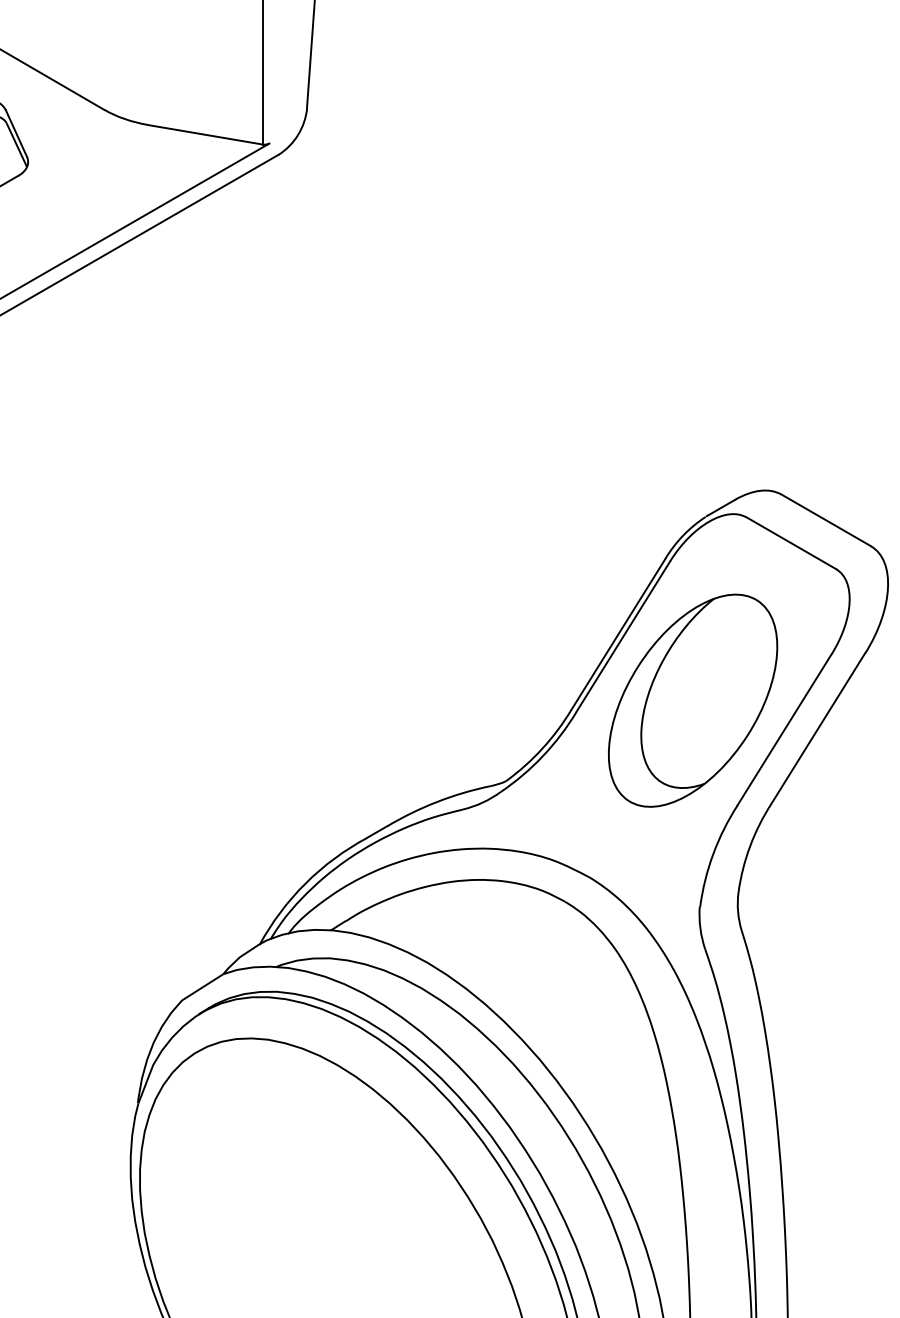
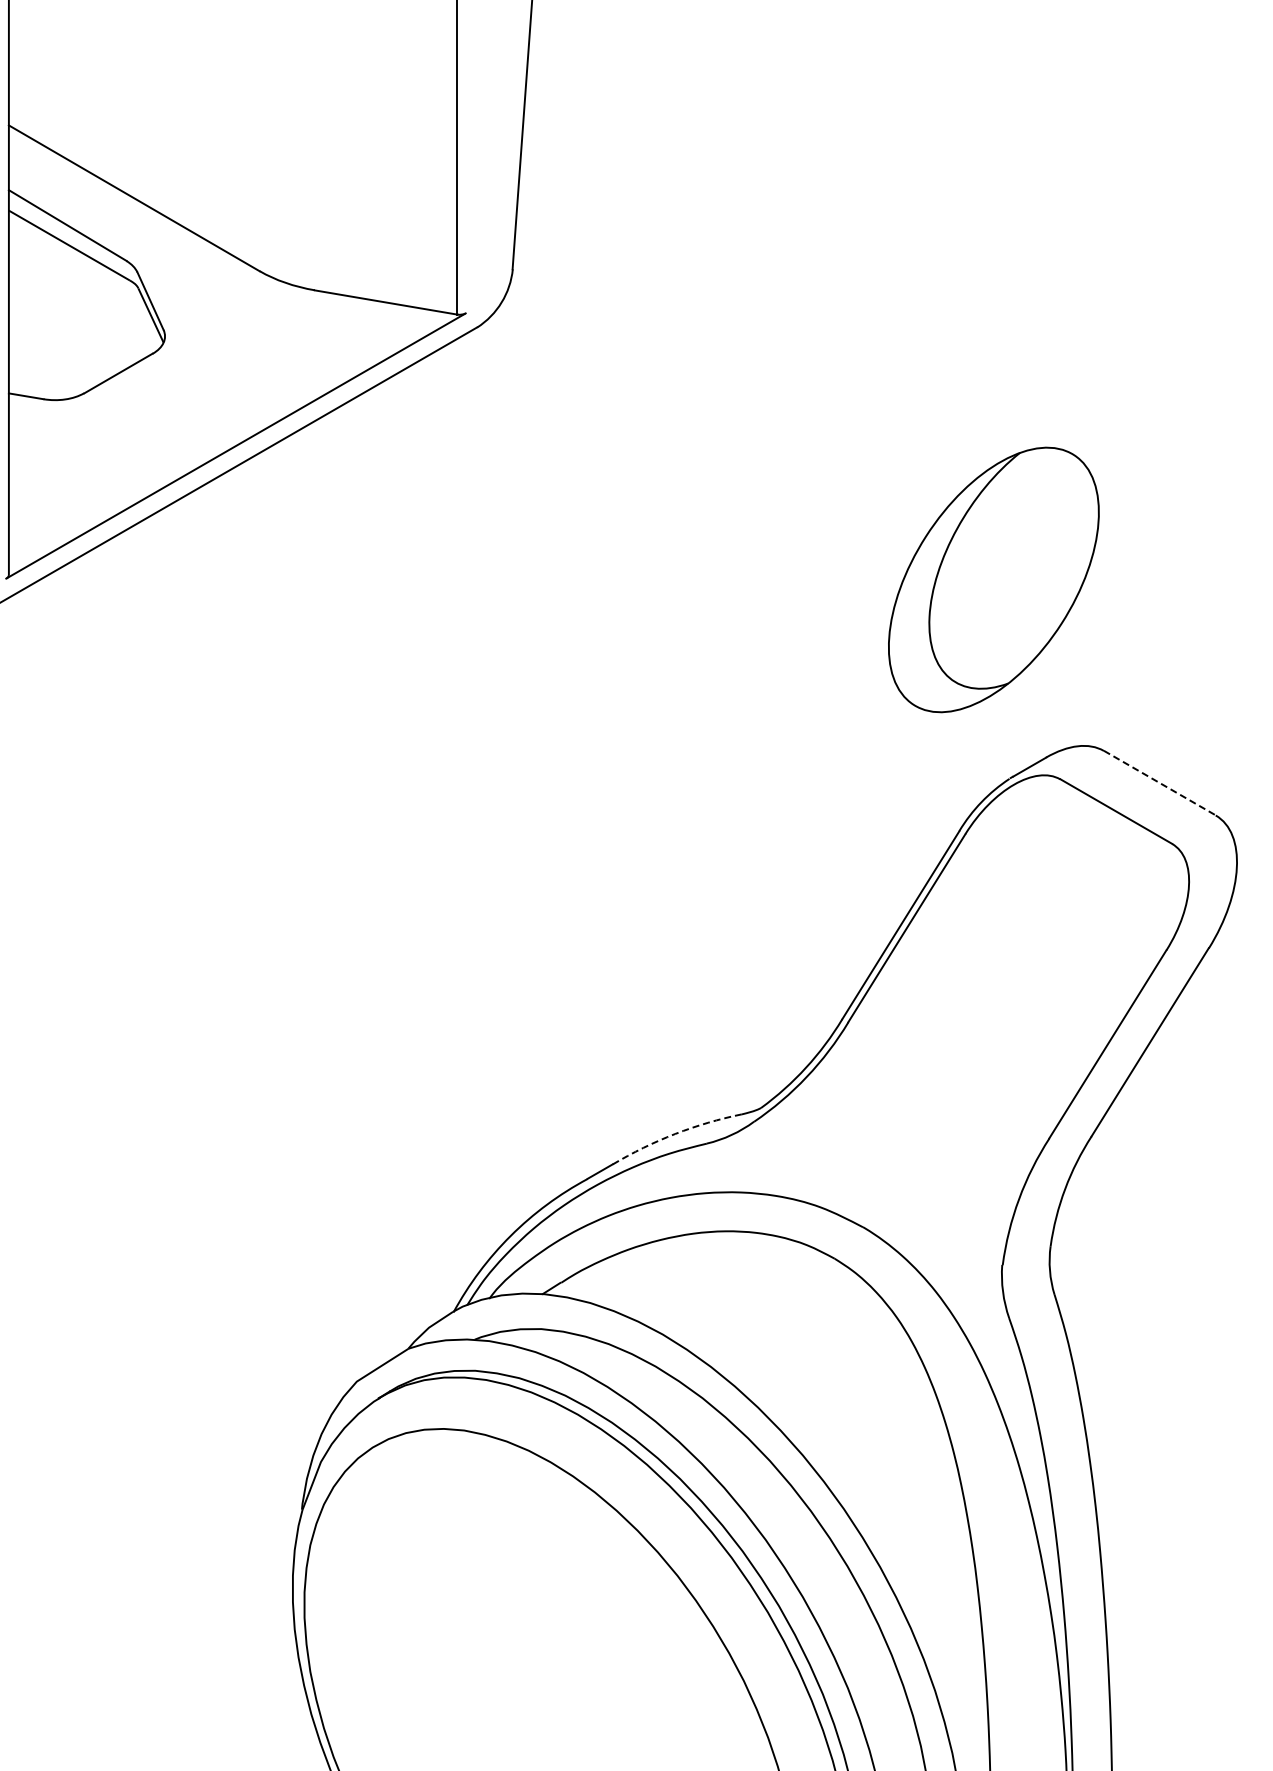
line: (825, 520) -> (1159, 783), solid -> dashed
part: (692, 700) -> (993, 579), moved
arc: (437, 802) -> (675, 1134), solid -> dashed

